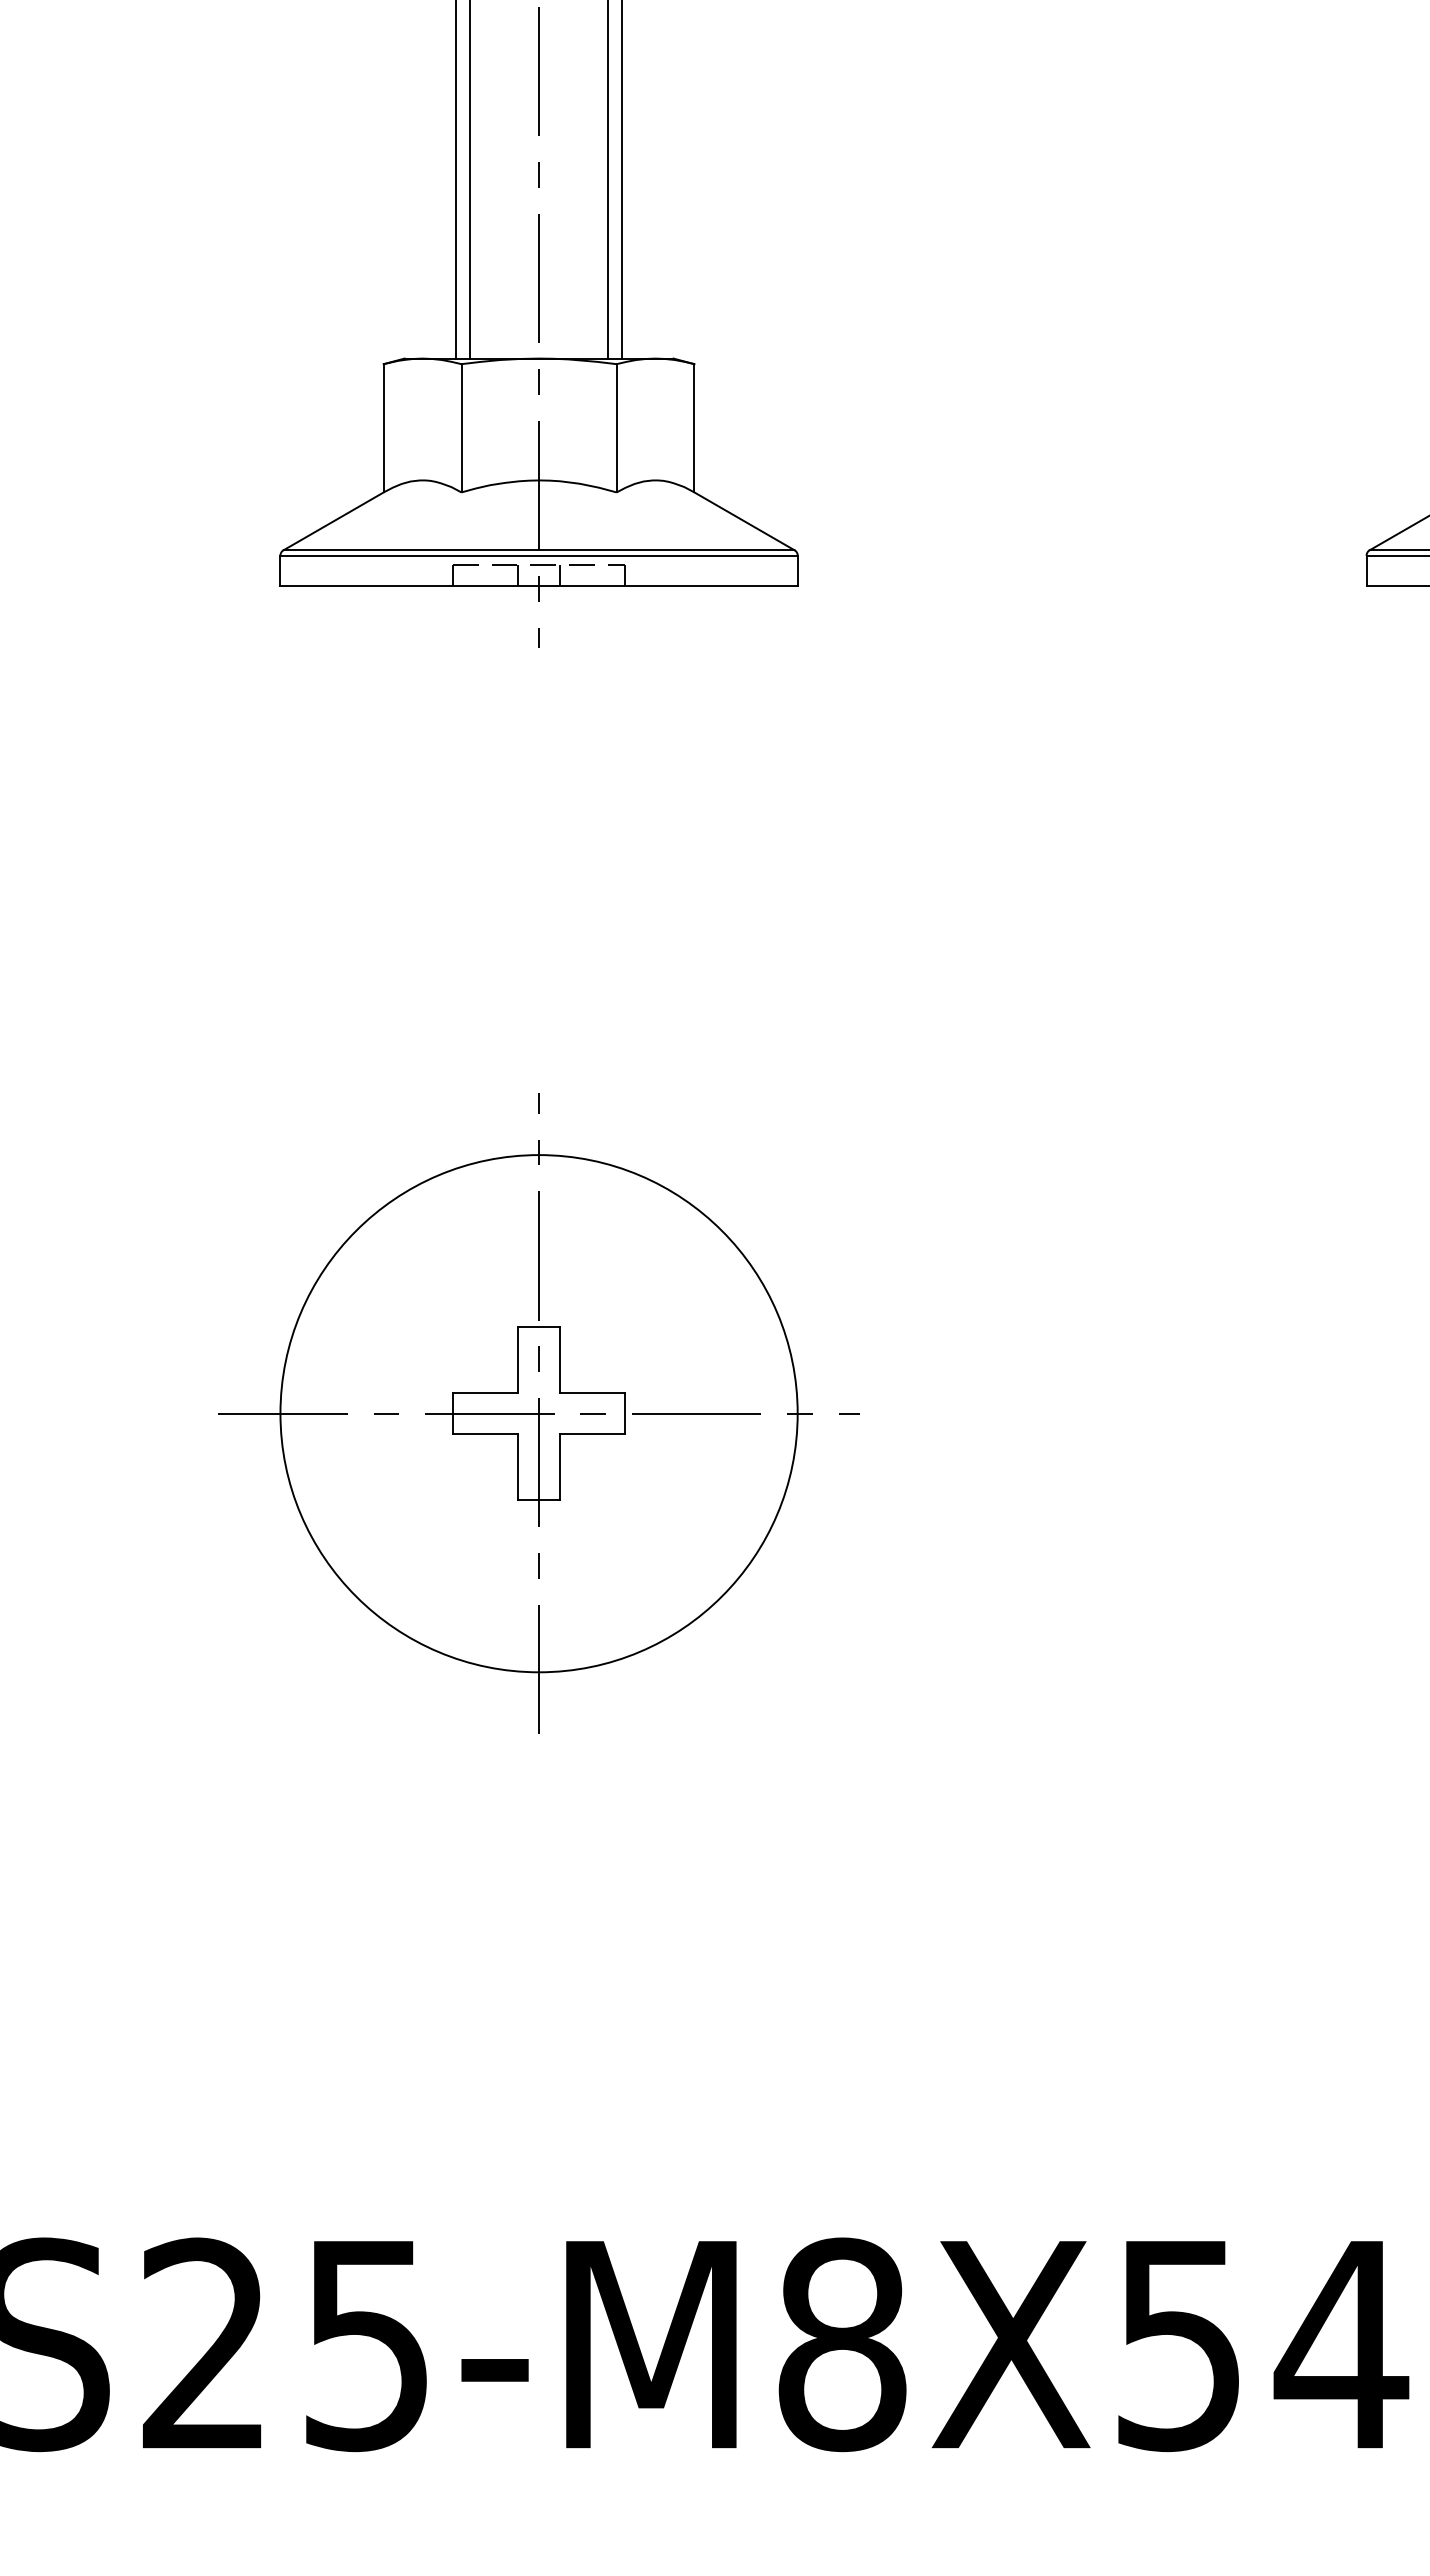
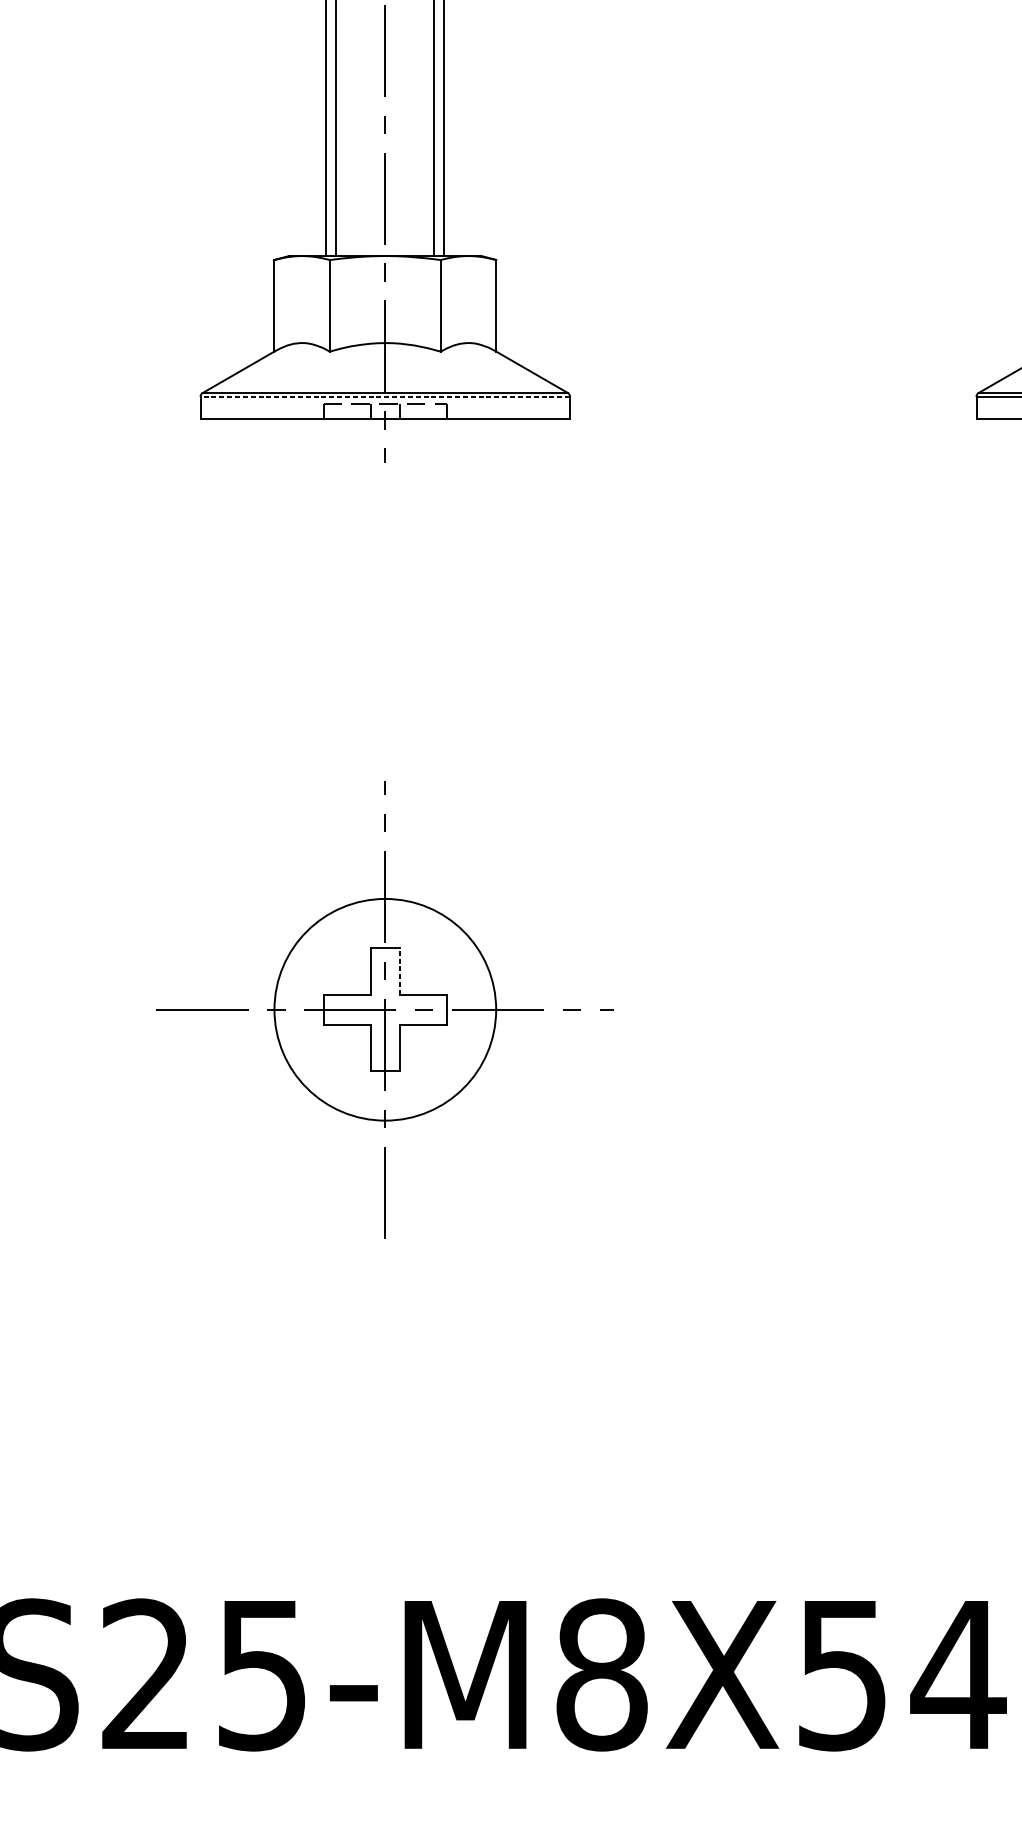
line: (539, 555) -> (385, 396), solid -> dashed
line: (559, 1360) -> (399, 971), solid -> dashed
circle: (538, 1413) -> (384, 1009), size x0.6

